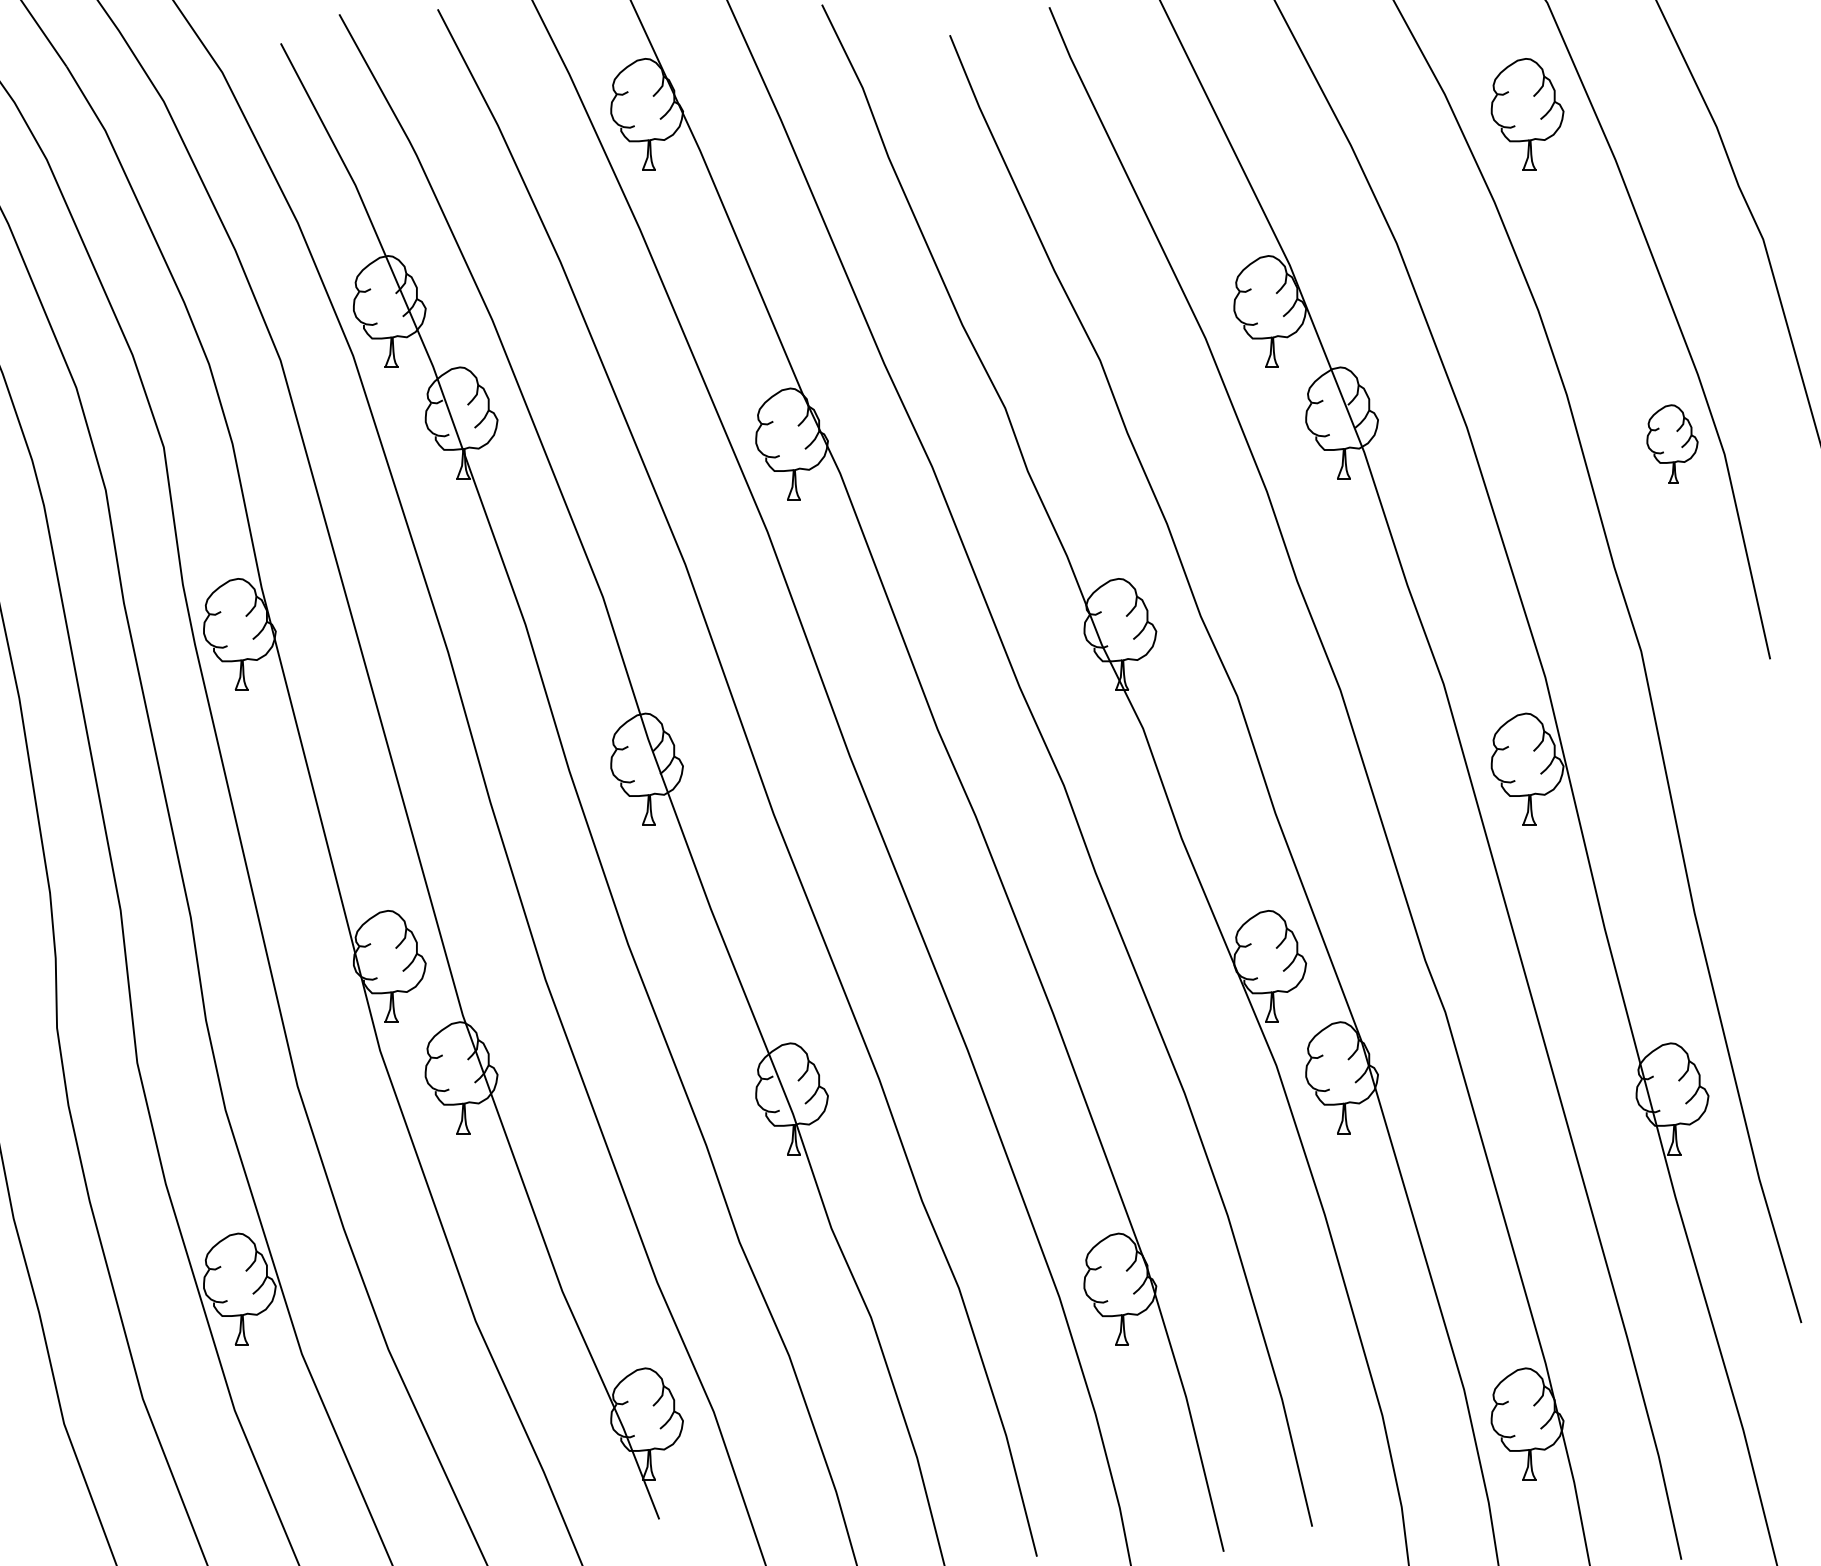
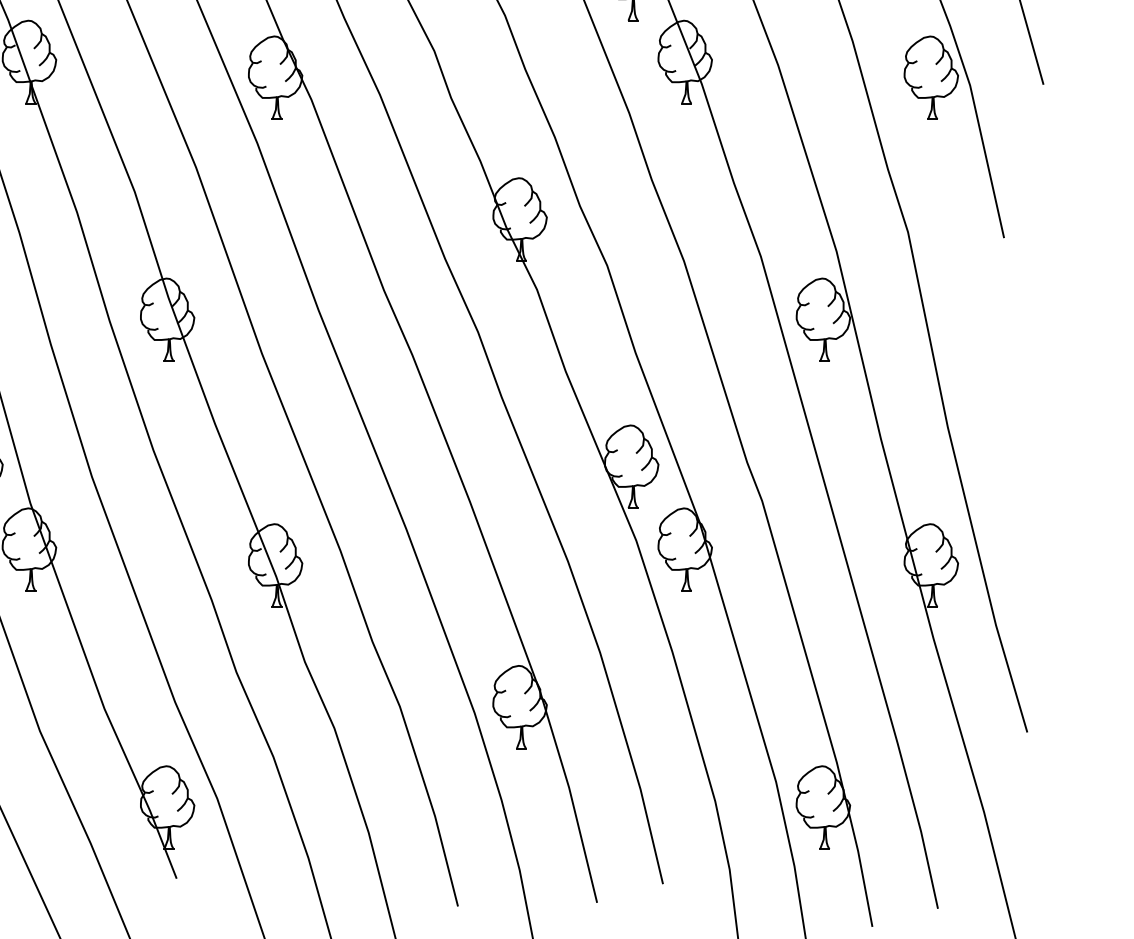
part: (1672, 443) -> (931, 77), size x1.43

